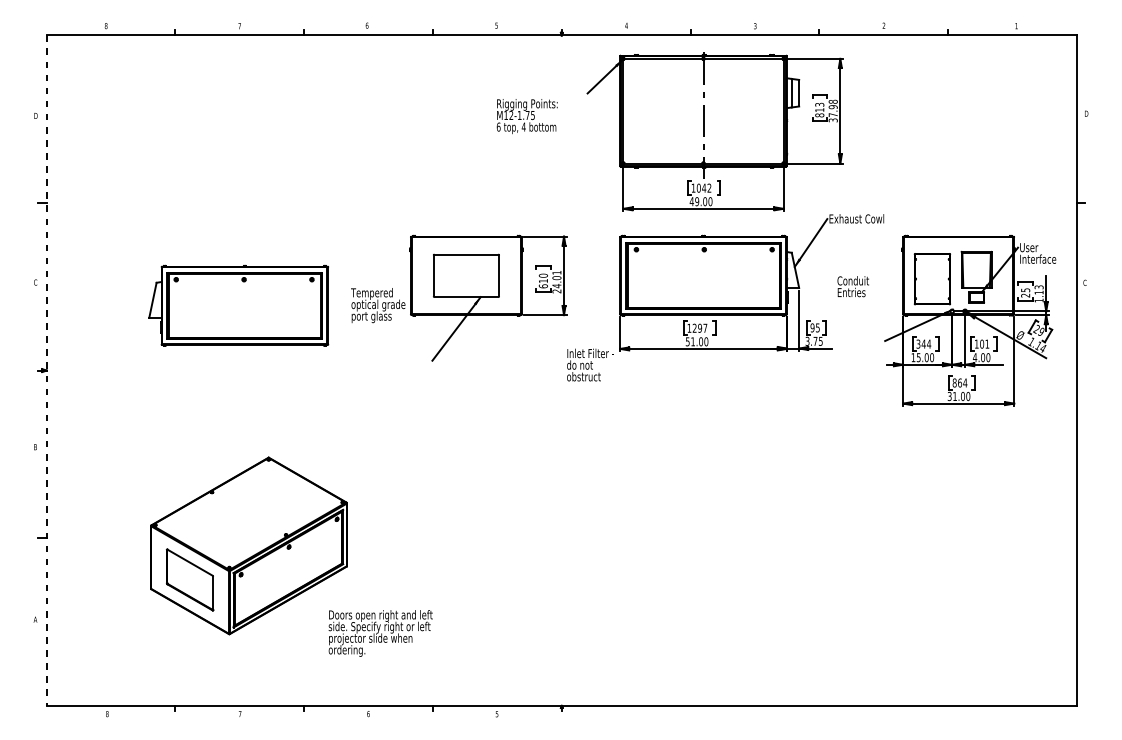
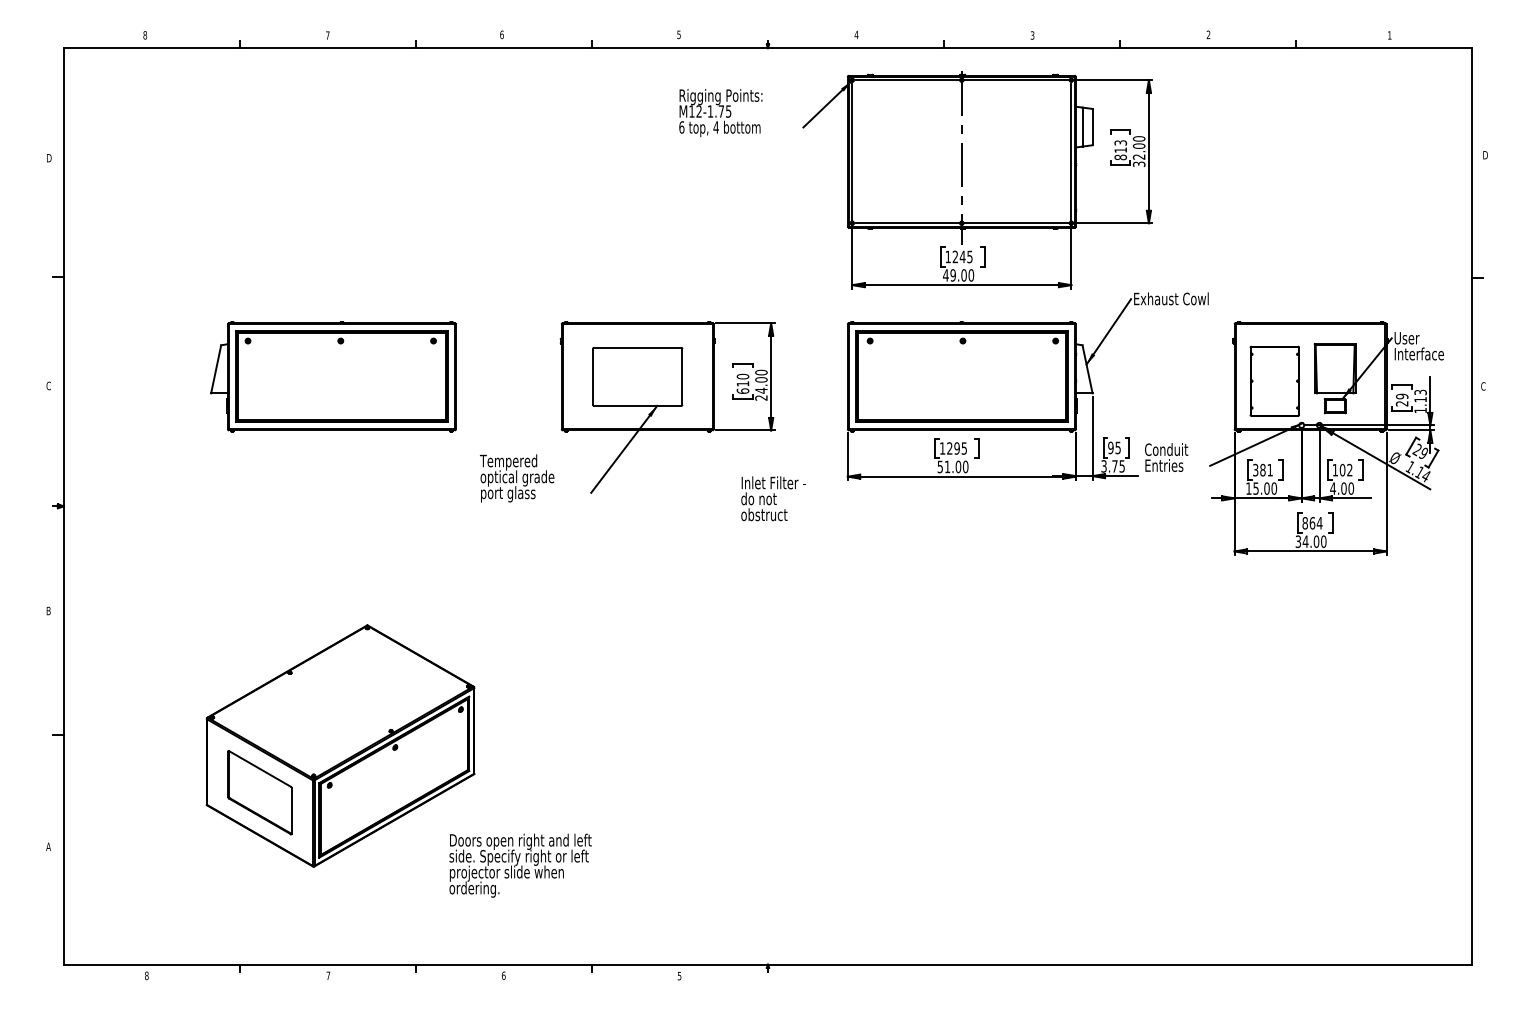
text: (832, 108) -> (1138, 147), 37.98 -> 32.00
text: (526, 116) -> (720, 112), moved
text: (704, 187) -> (962, 256), 1042 -> 1245
text: (556, 272) -> (761, 372), 24.01 -> 24.00
text: (853, 286) -> (1166, 457), moved
text: (1025, 290) -> (1401, 396), 25 -> 29
part: (238, 305) -> (333, 376), moved
text: (378, 305) -> (517, 478), moved
text: (704, 328) -> (963, 448), 1297 -> 1295
text: (926, 343) -> (1266, 469), 344 -> 381
text: (987, 343) -> (1349, 469), 101 -> 102
text: (590, 364) -> (773, 498), moved
line: (46, 370) -> (63, 506), dashed -> solid
text: (954, 396) -> (1305, 541), 31.00 -> 34.00

